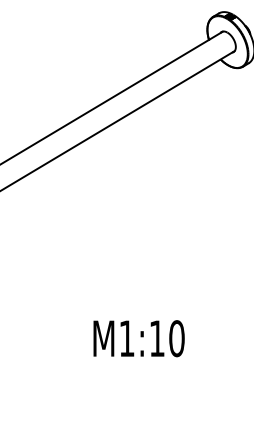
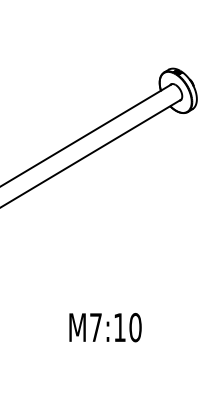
text: (126, 338) -> (95, 327), M1:10 -> M7:10

